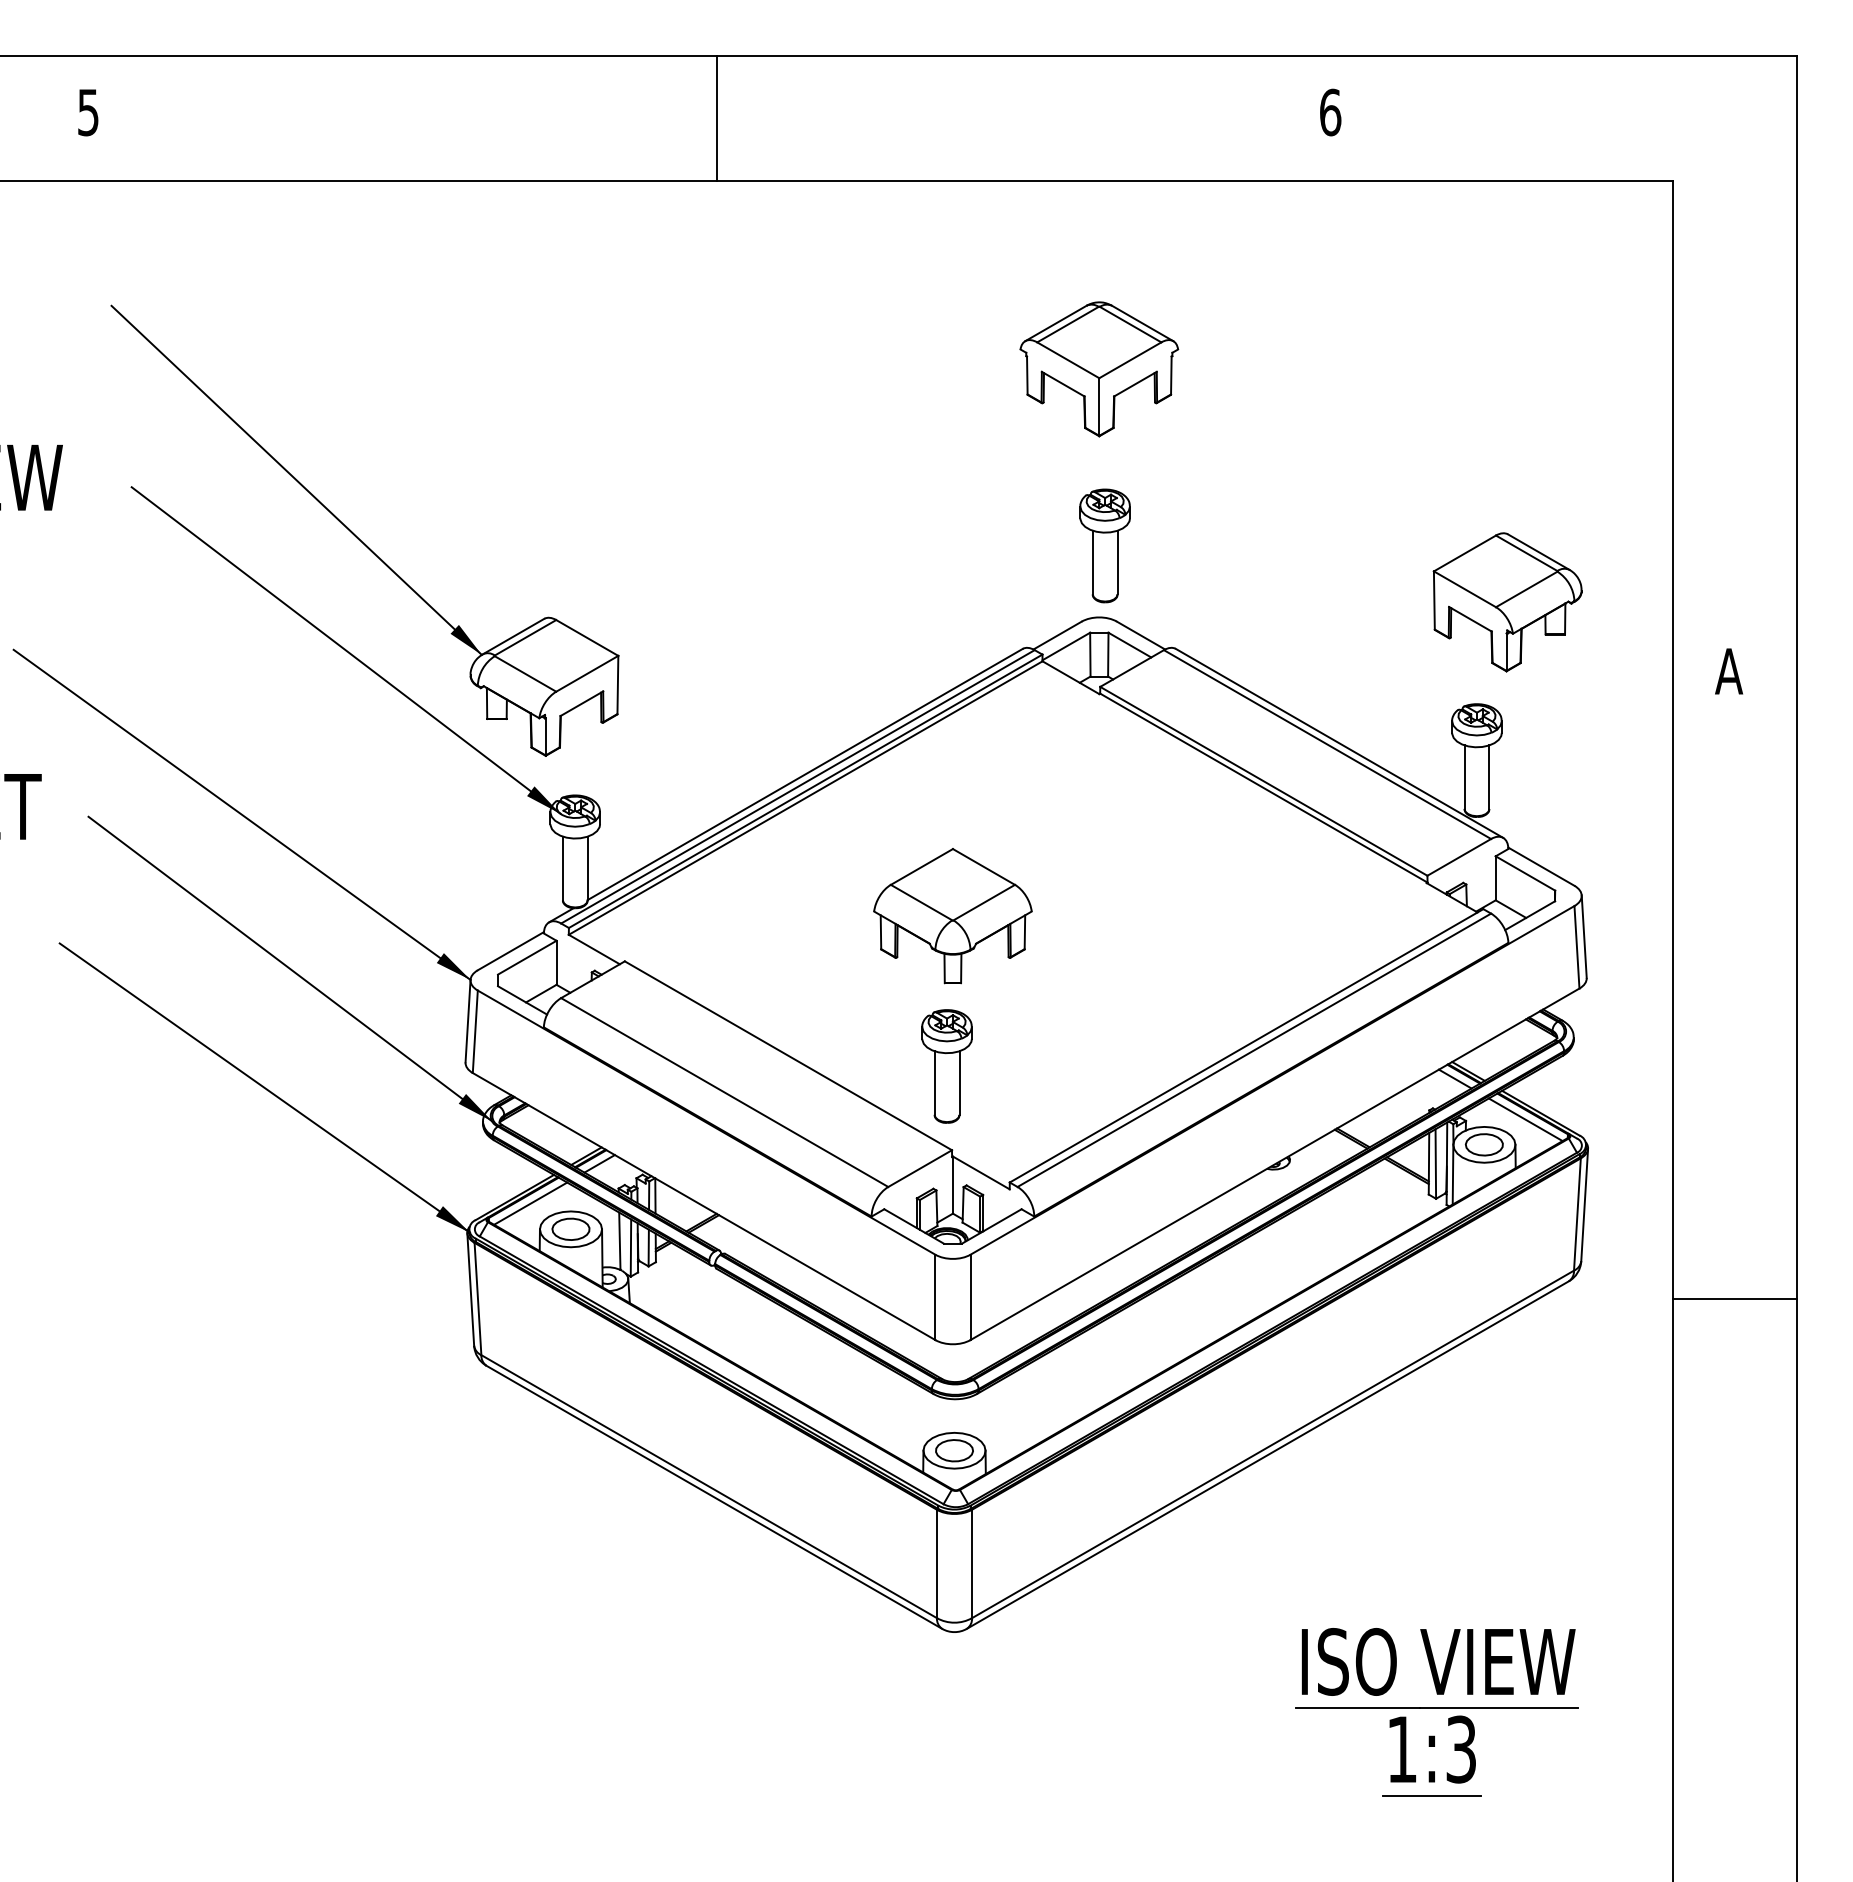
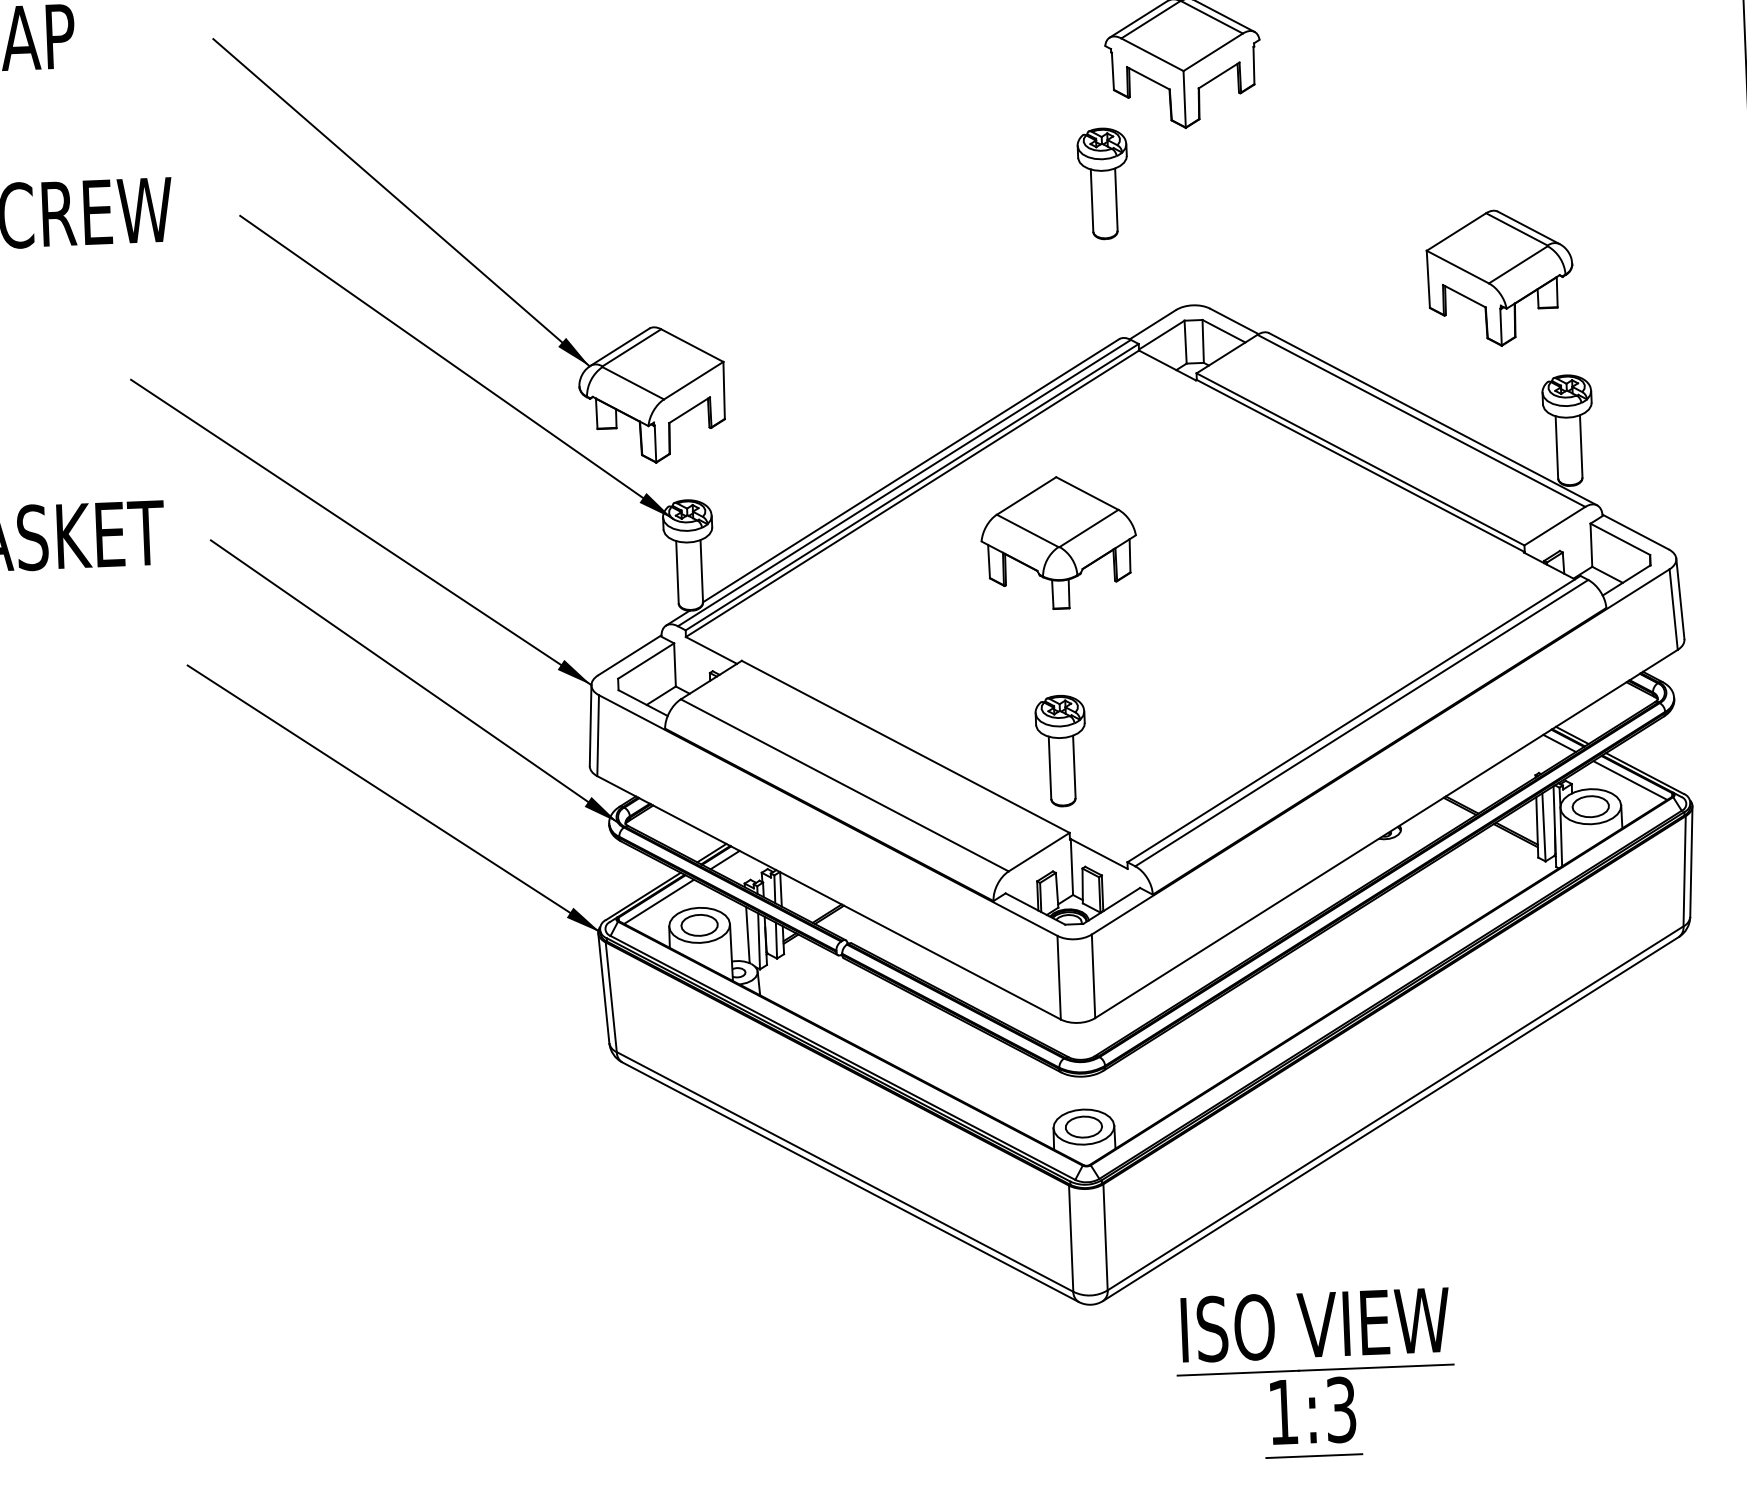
part: (1104, 545) -> (1102, 183), moved
part: (1507, 602) -> (1500, 278), moved
part: (952, 916) -> (1058, 543), moved
part: (1436, 1712) -> (1315, 1374), moved

